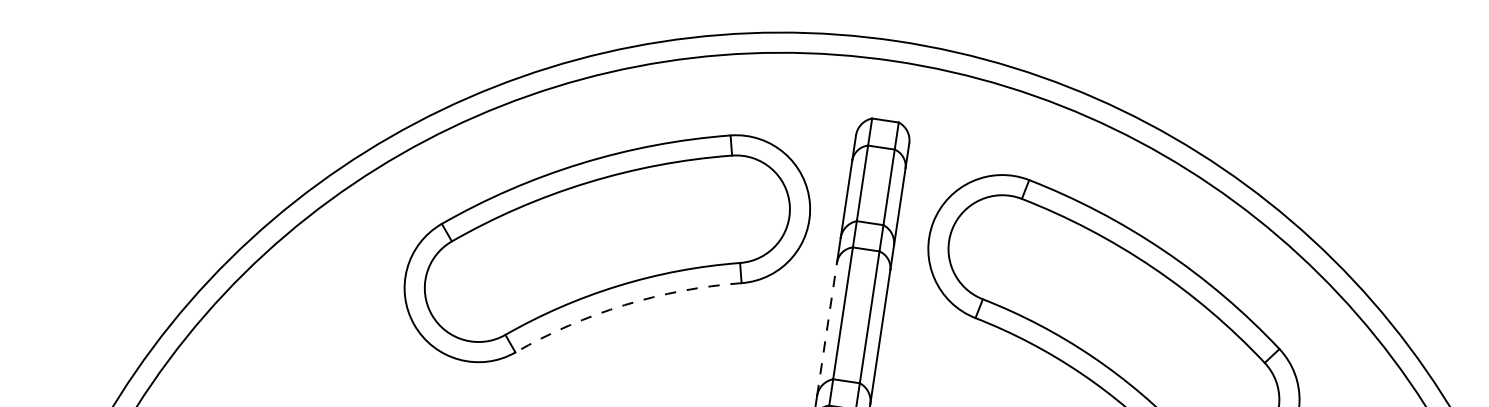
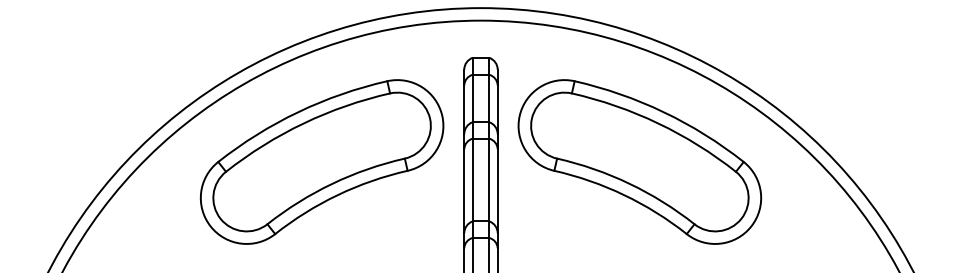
arc: (623, 305) -> (337, 195), dashed -> solid
line: (827, 328) -> (464, 190), dashed -> solid

